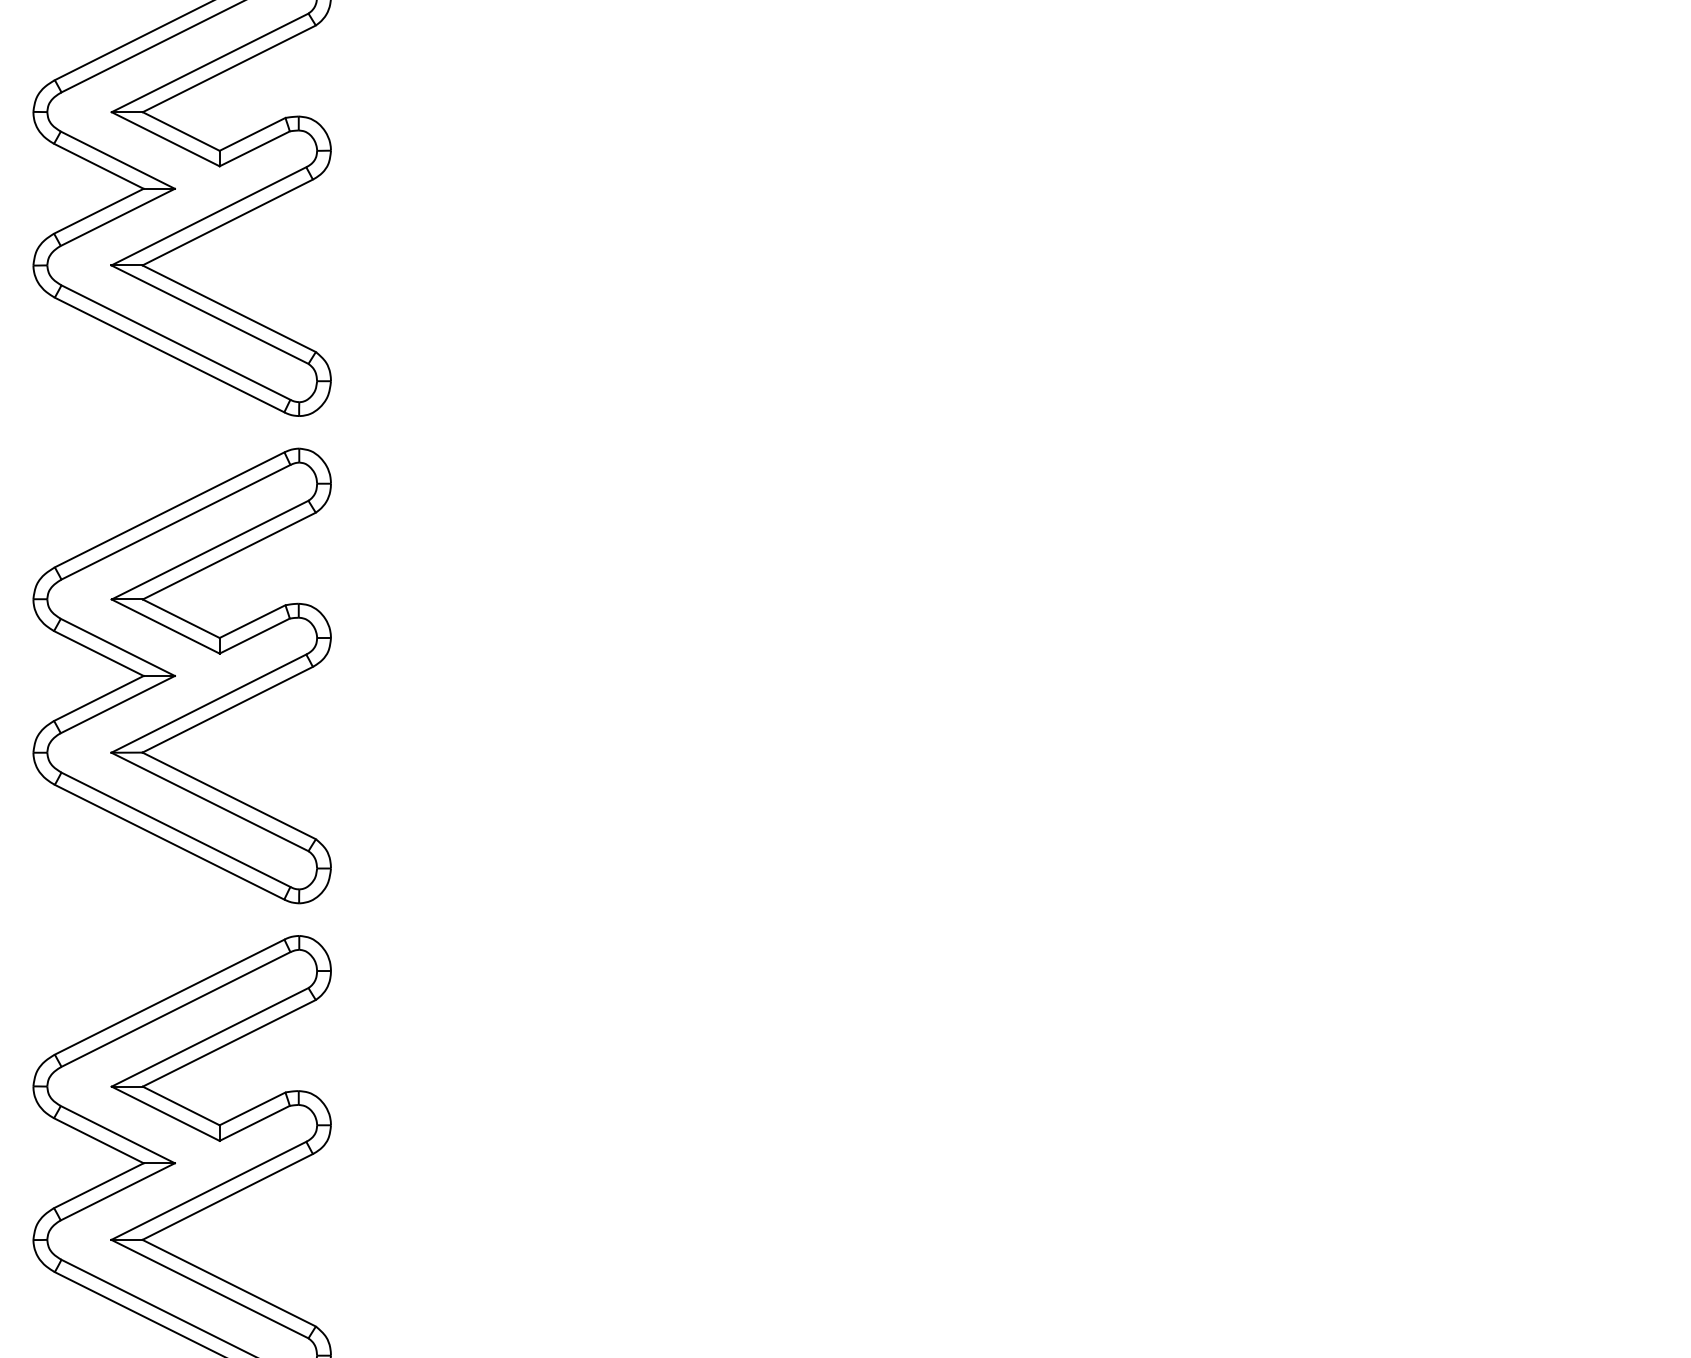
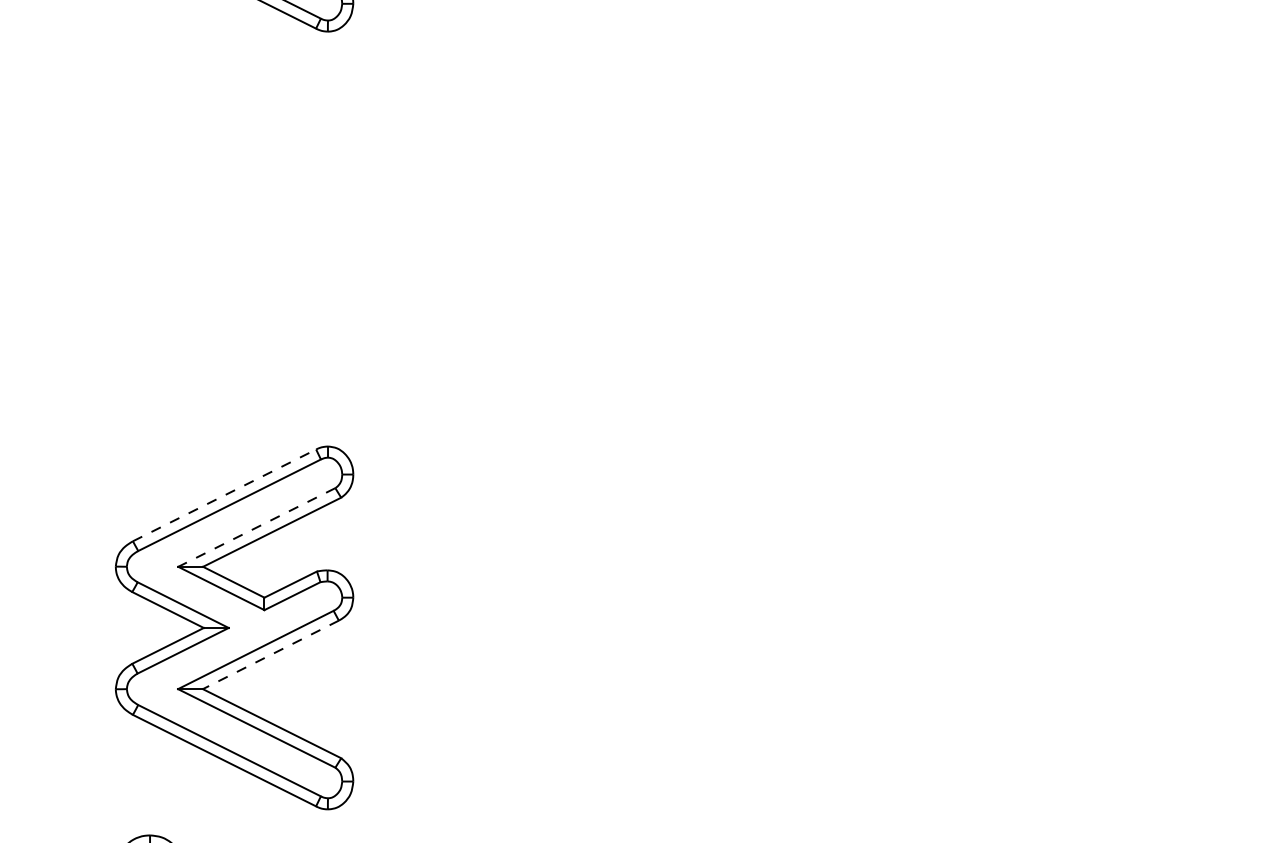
part: (181, 675) -> (234, 238), removed
line: (170, 996) -> (225, 494), solid -> dashed
line: (209, 1037) -> (256, 527), solid -> dashed
line: (227, 1197) -> (270, 655), solid -> dashed

